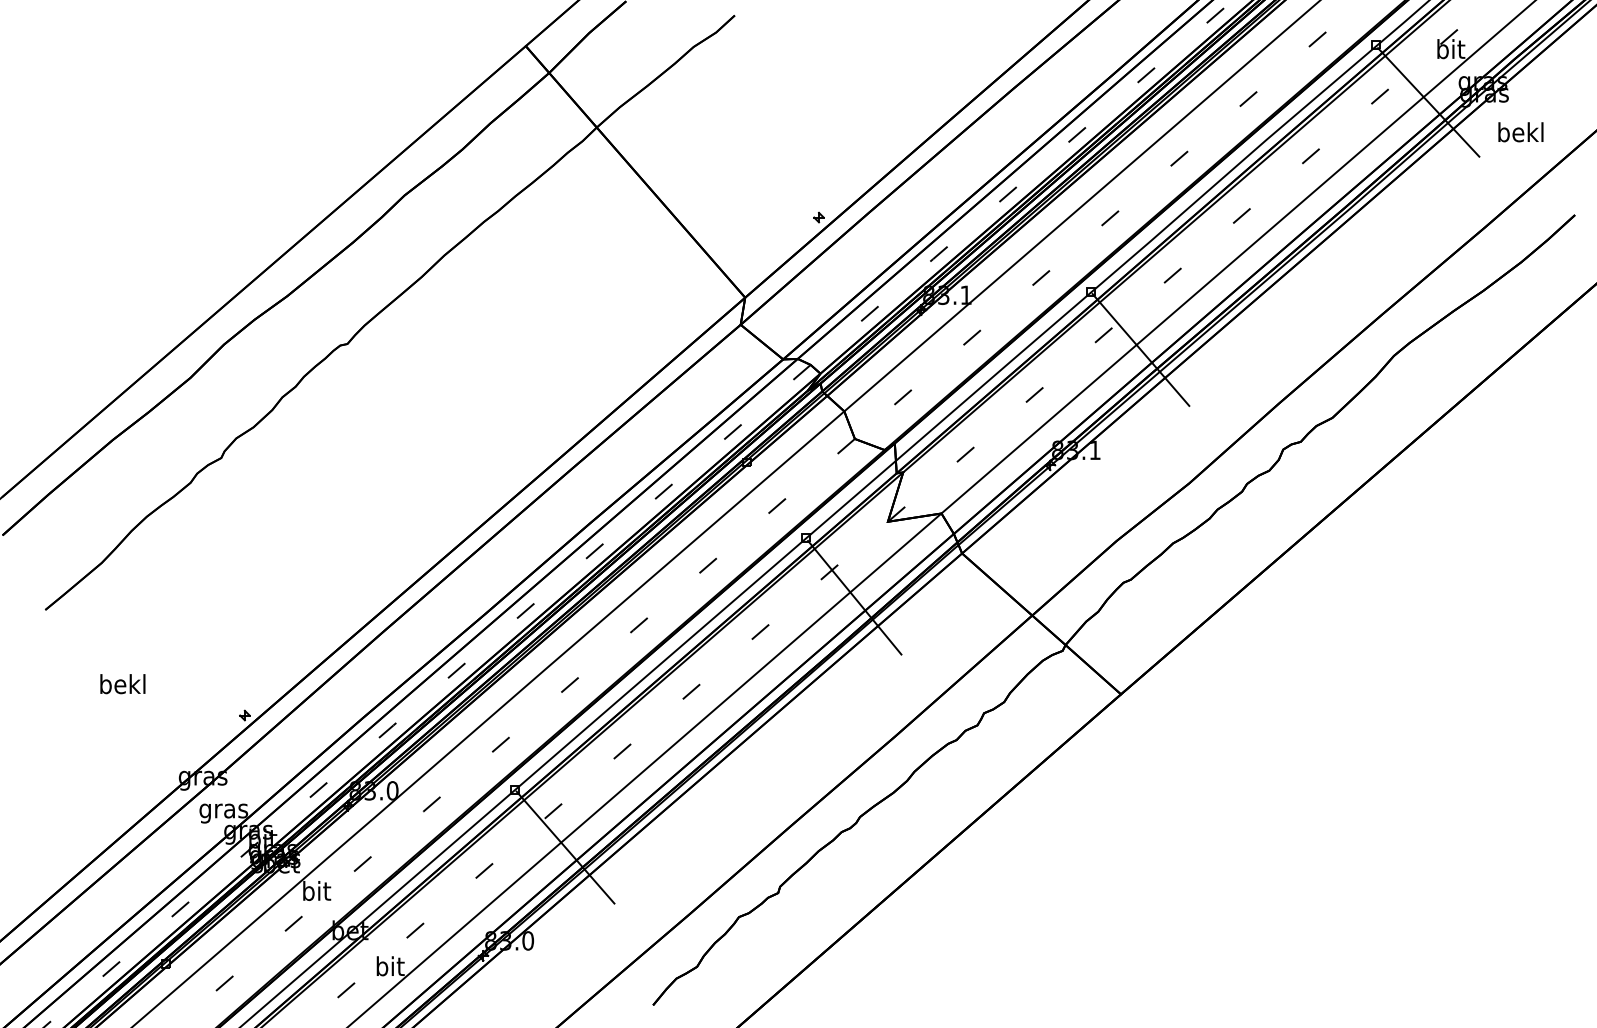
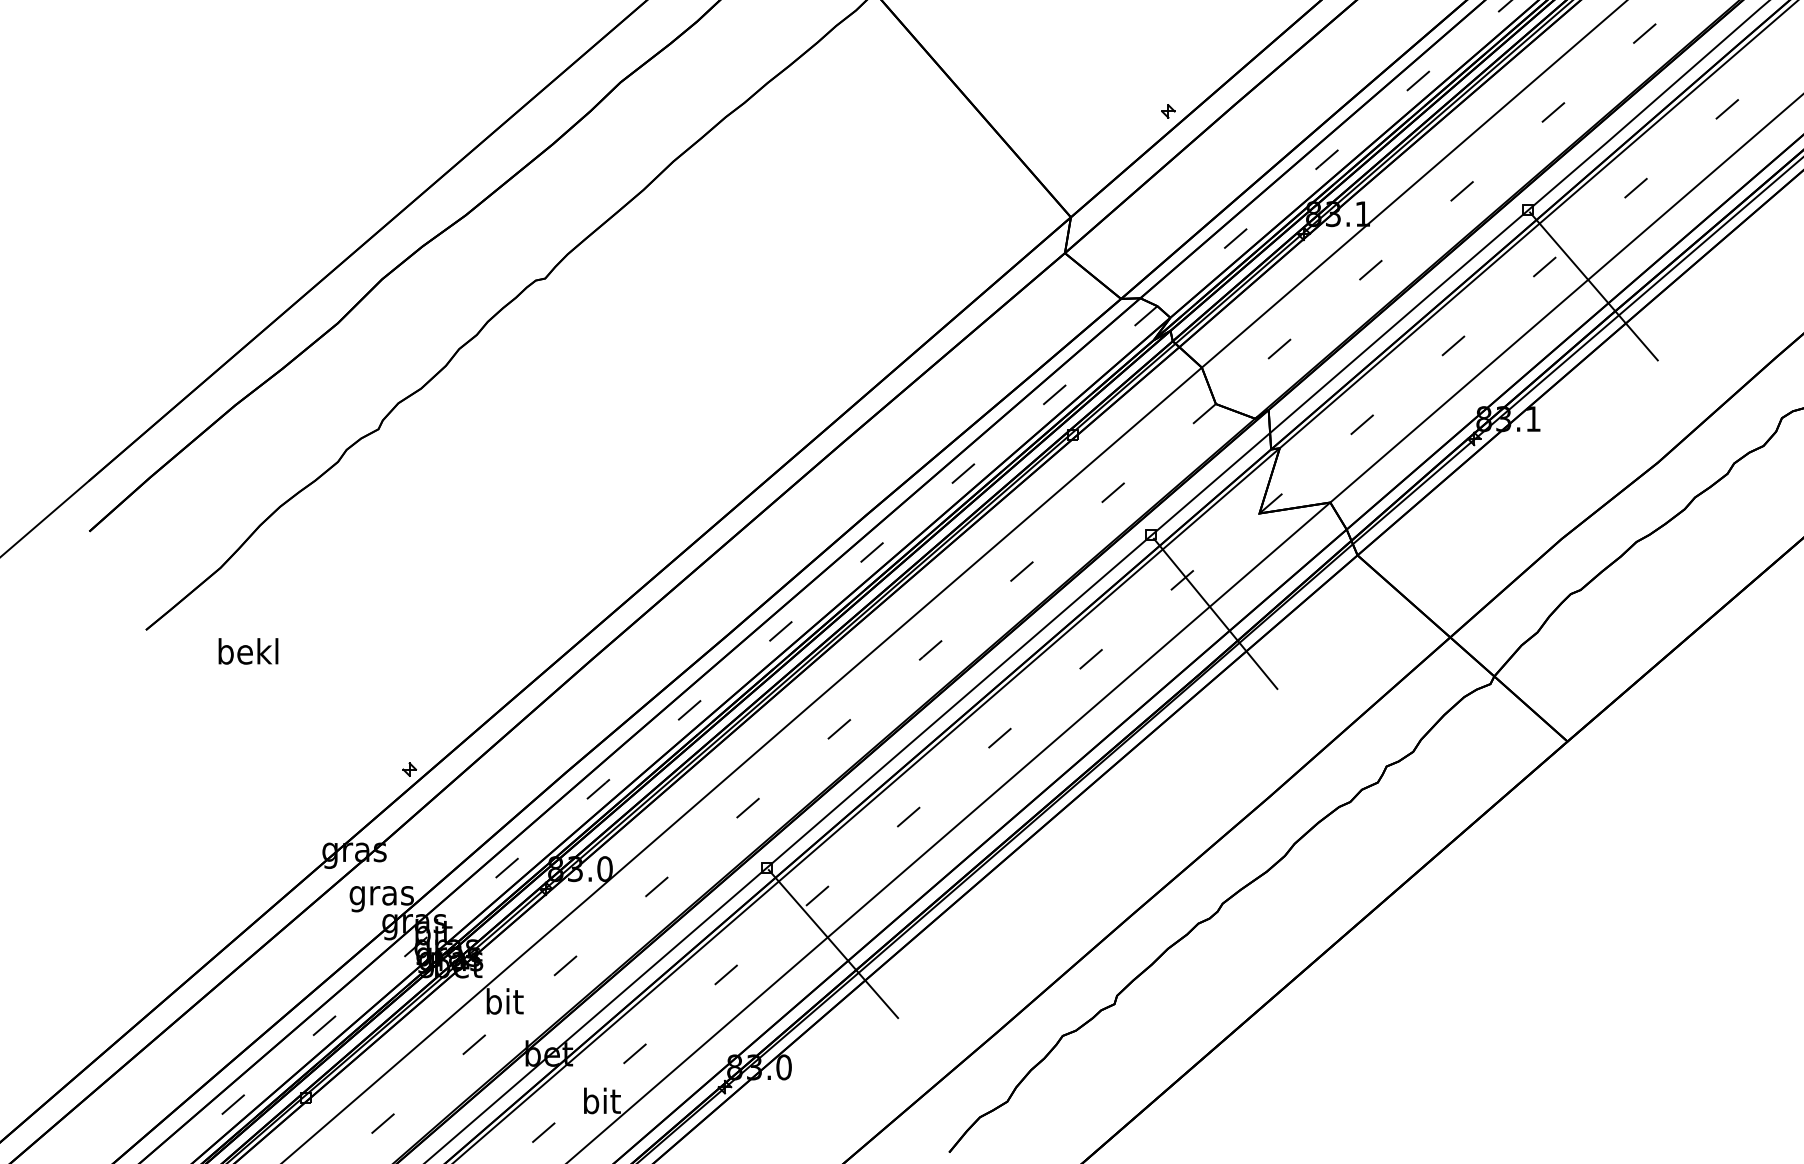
text: (122, 684) -> (247, 651), moved

